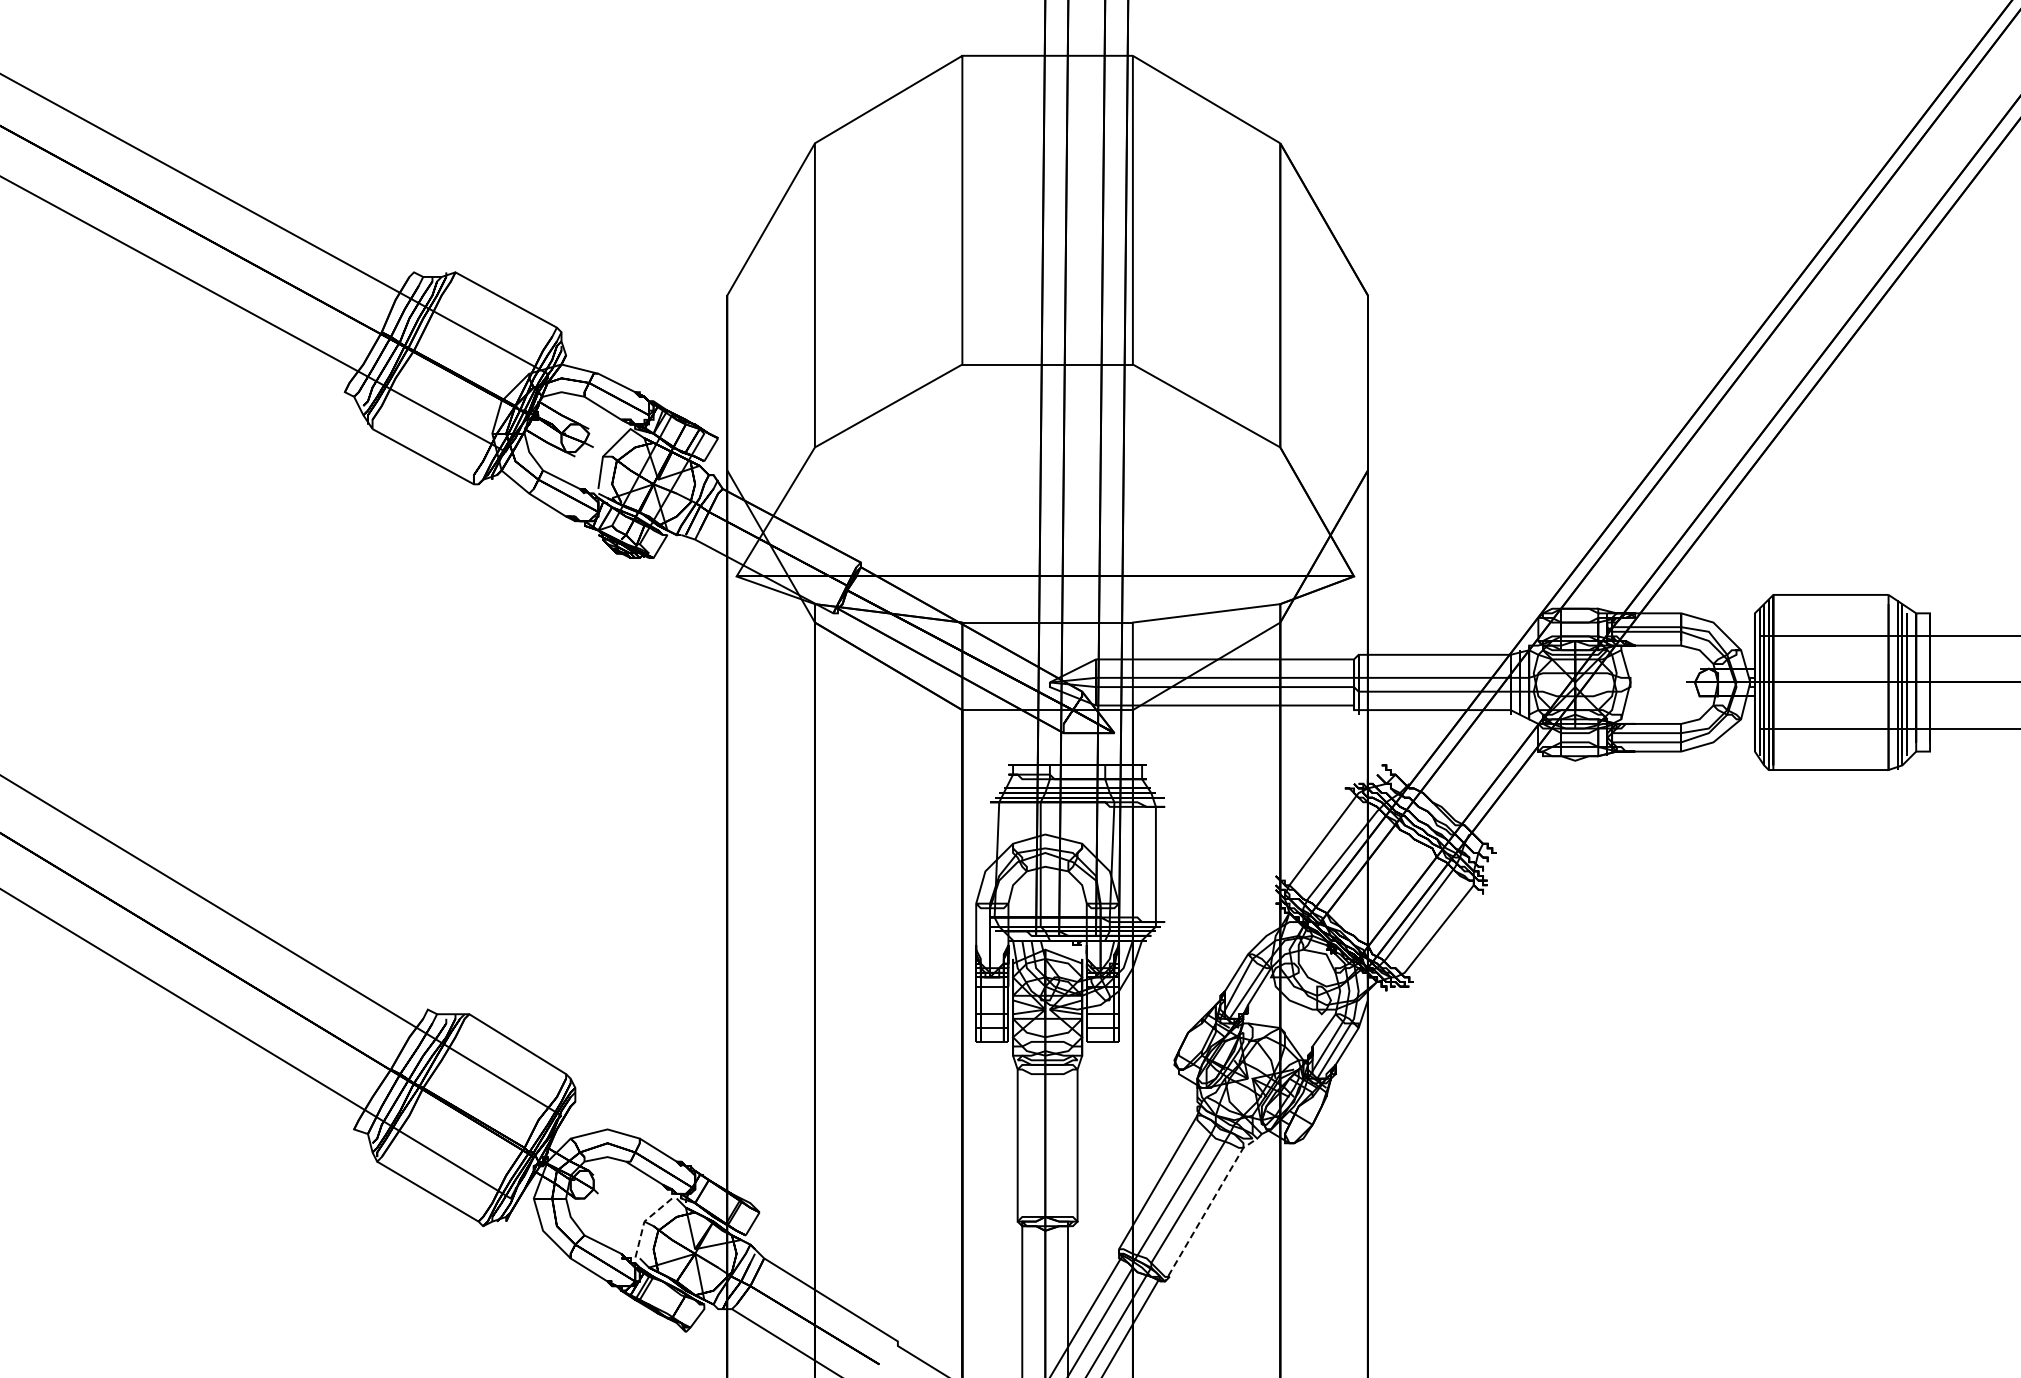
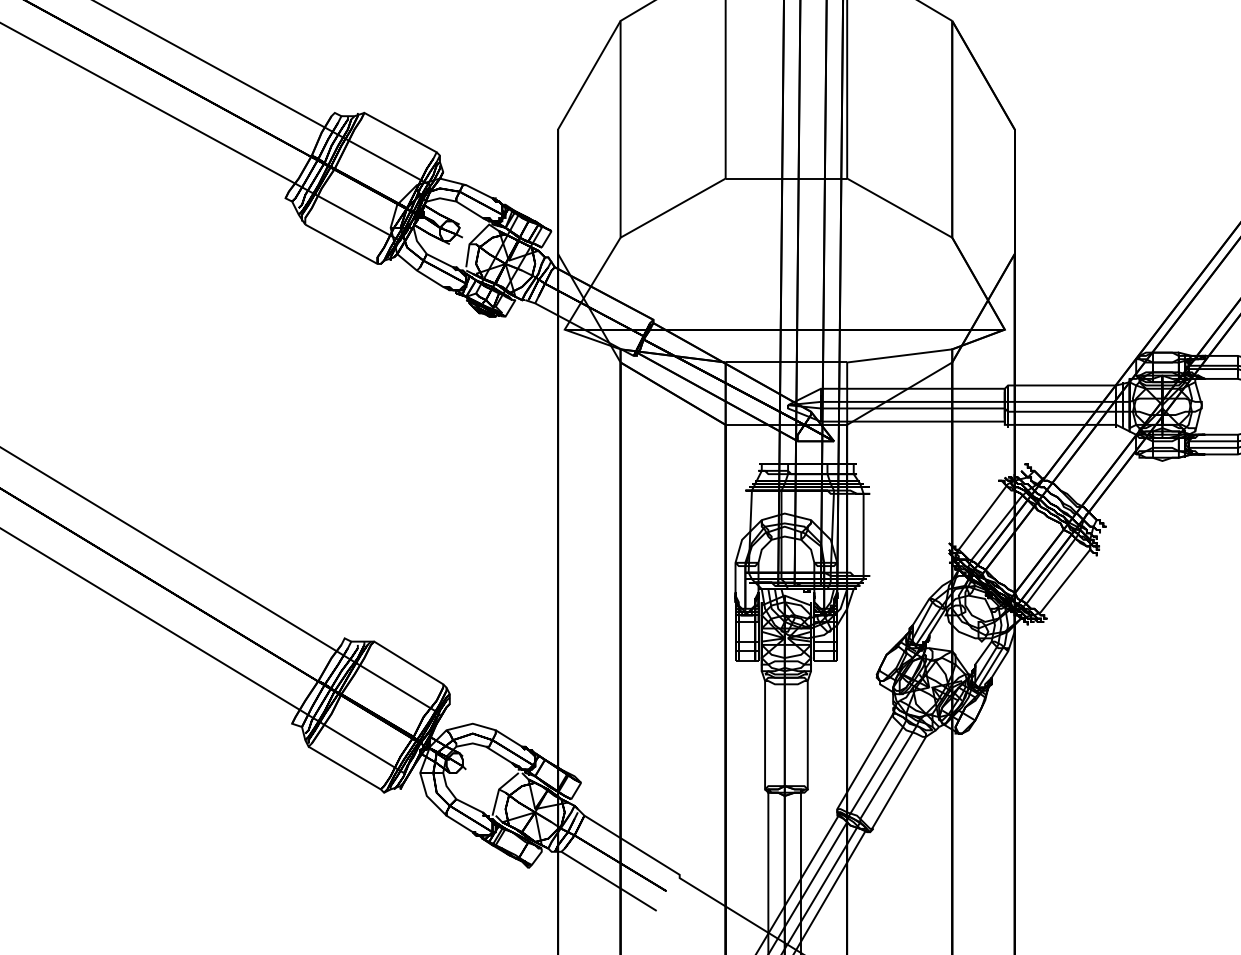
line: (1207, 1209) -> (900, 780), dashed -> solid
line: (644, 1221) -> (499, 789), dashed -> solid

